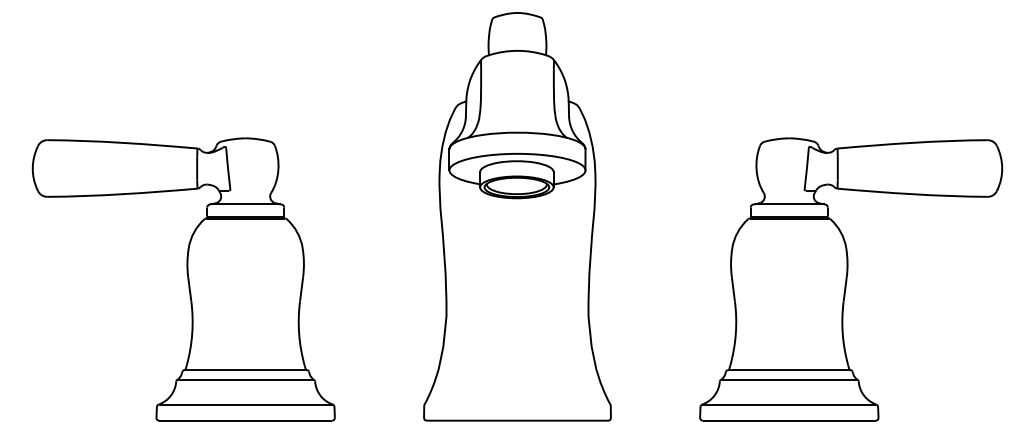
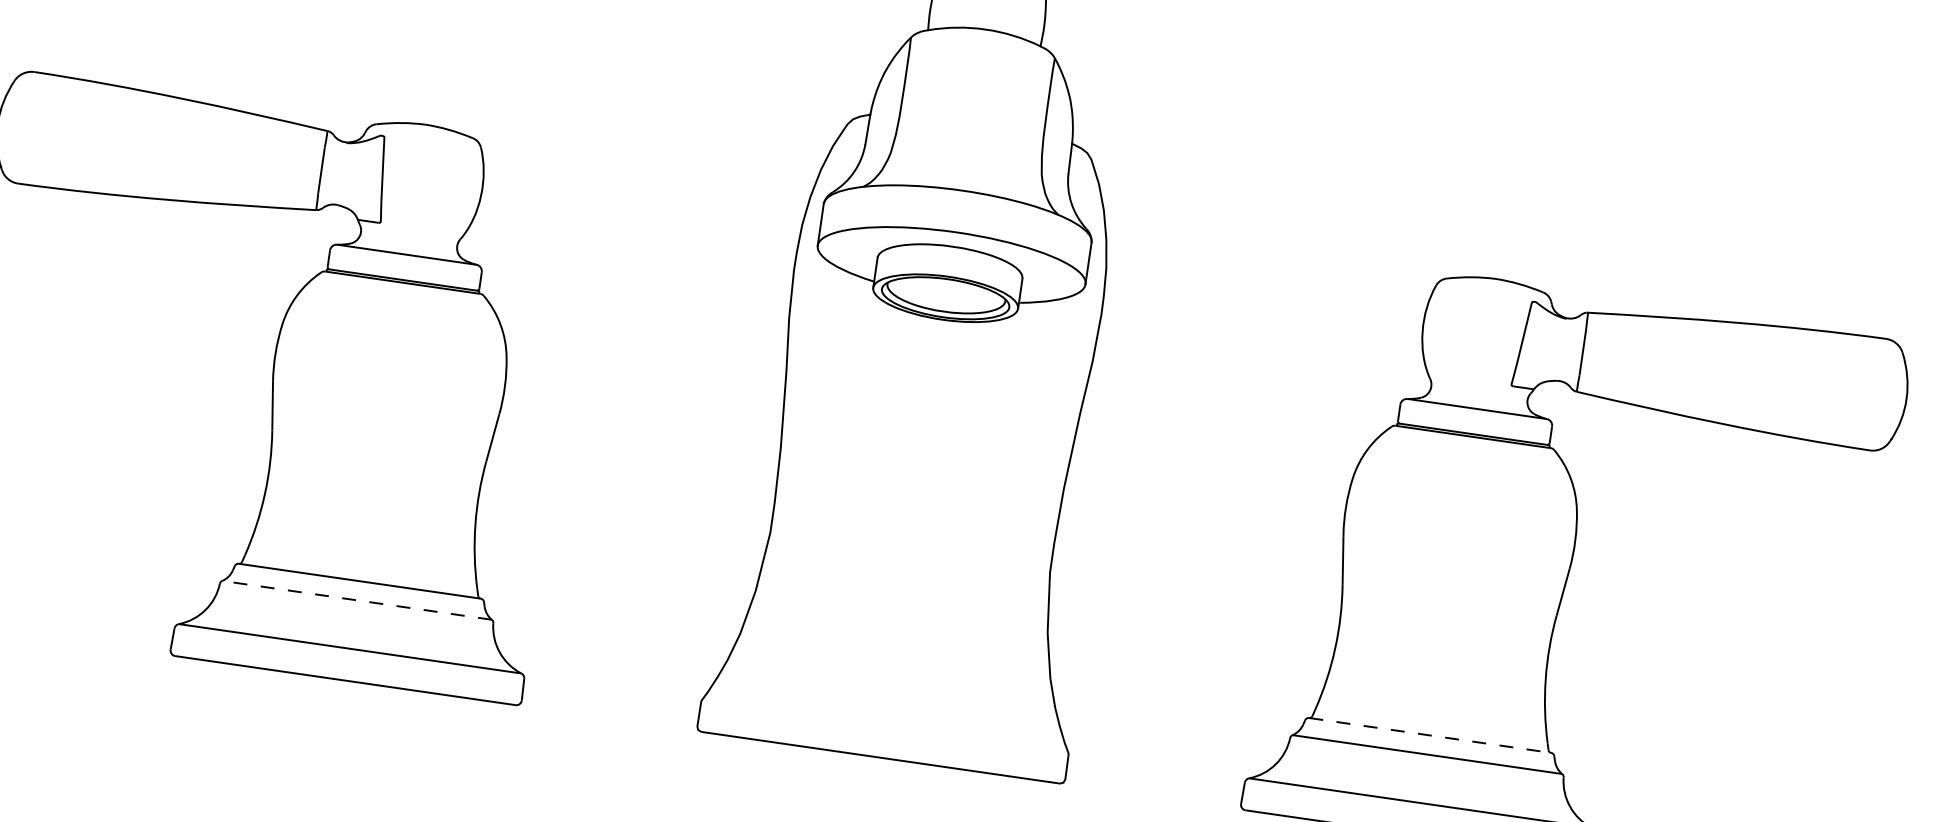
line: (789, 370) -> (1430, 736), solid -> dashed
line: (245, 379) -> (356, 599), solid -> dashed

